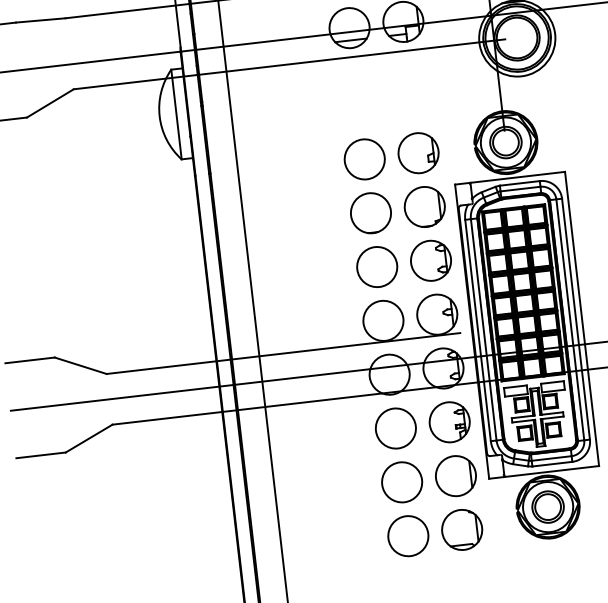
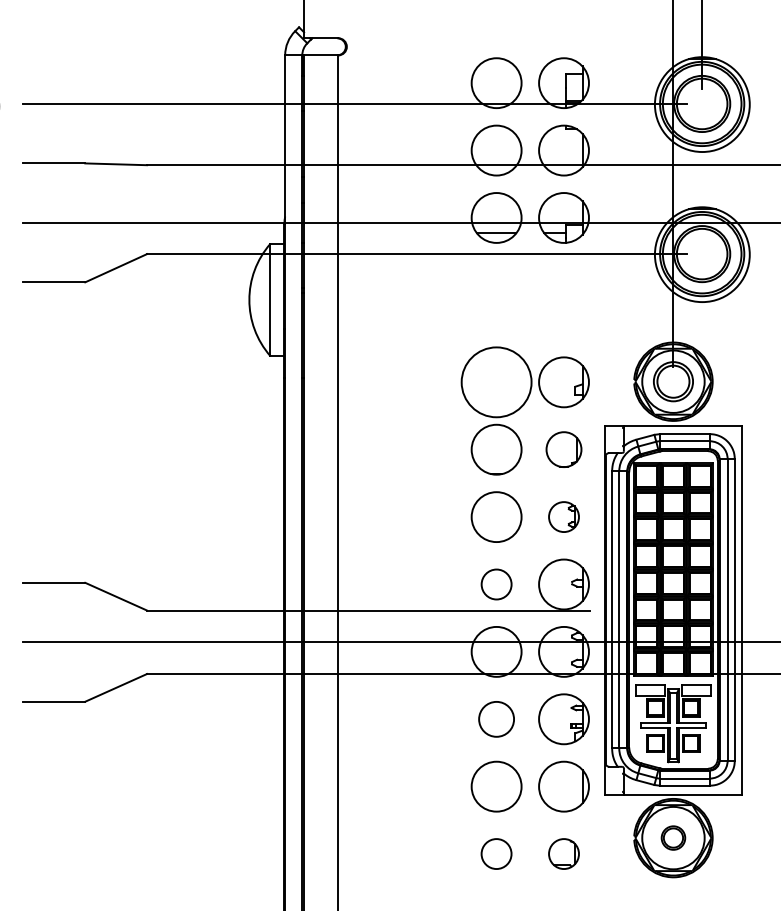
circle: (364, 159) -> (496, 382), size x1.4
part: (424, 206) -> (563, 449), size x0.7
part: (430, 260) -> (563, 516), size x0.6
circle: (383, 320) -> (496, 584), size x0.6
circle: (395, 428) -> (496, 719), size x0.7
part: (548, 506) -> (673, 837), size x0.6
part: (461, 529) -> (563, 853), size x0.6
circle: (408, 535) -> (496, 853), size x0.6

